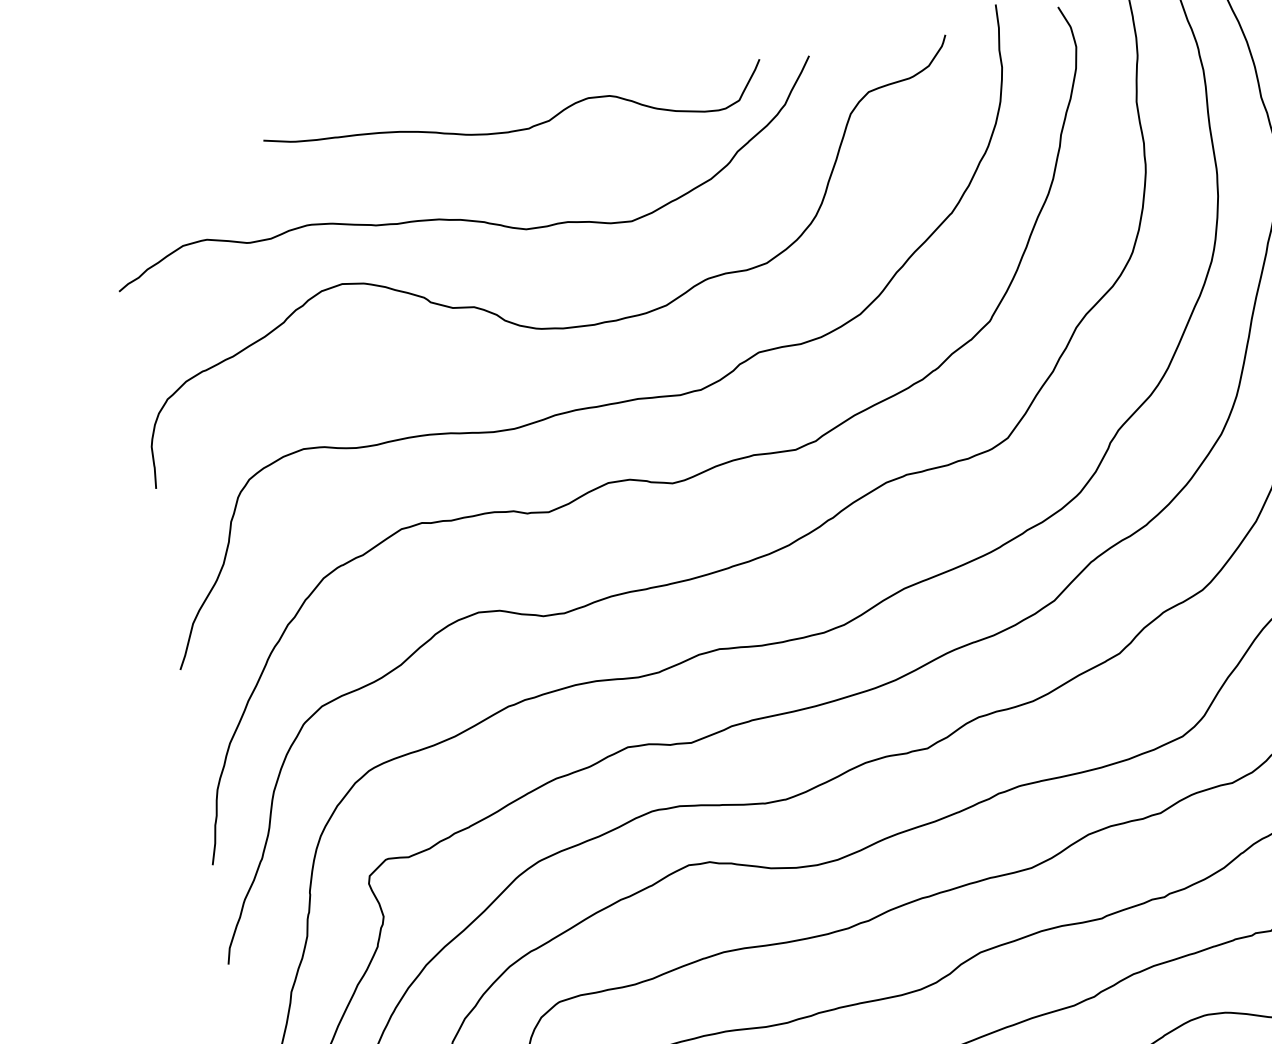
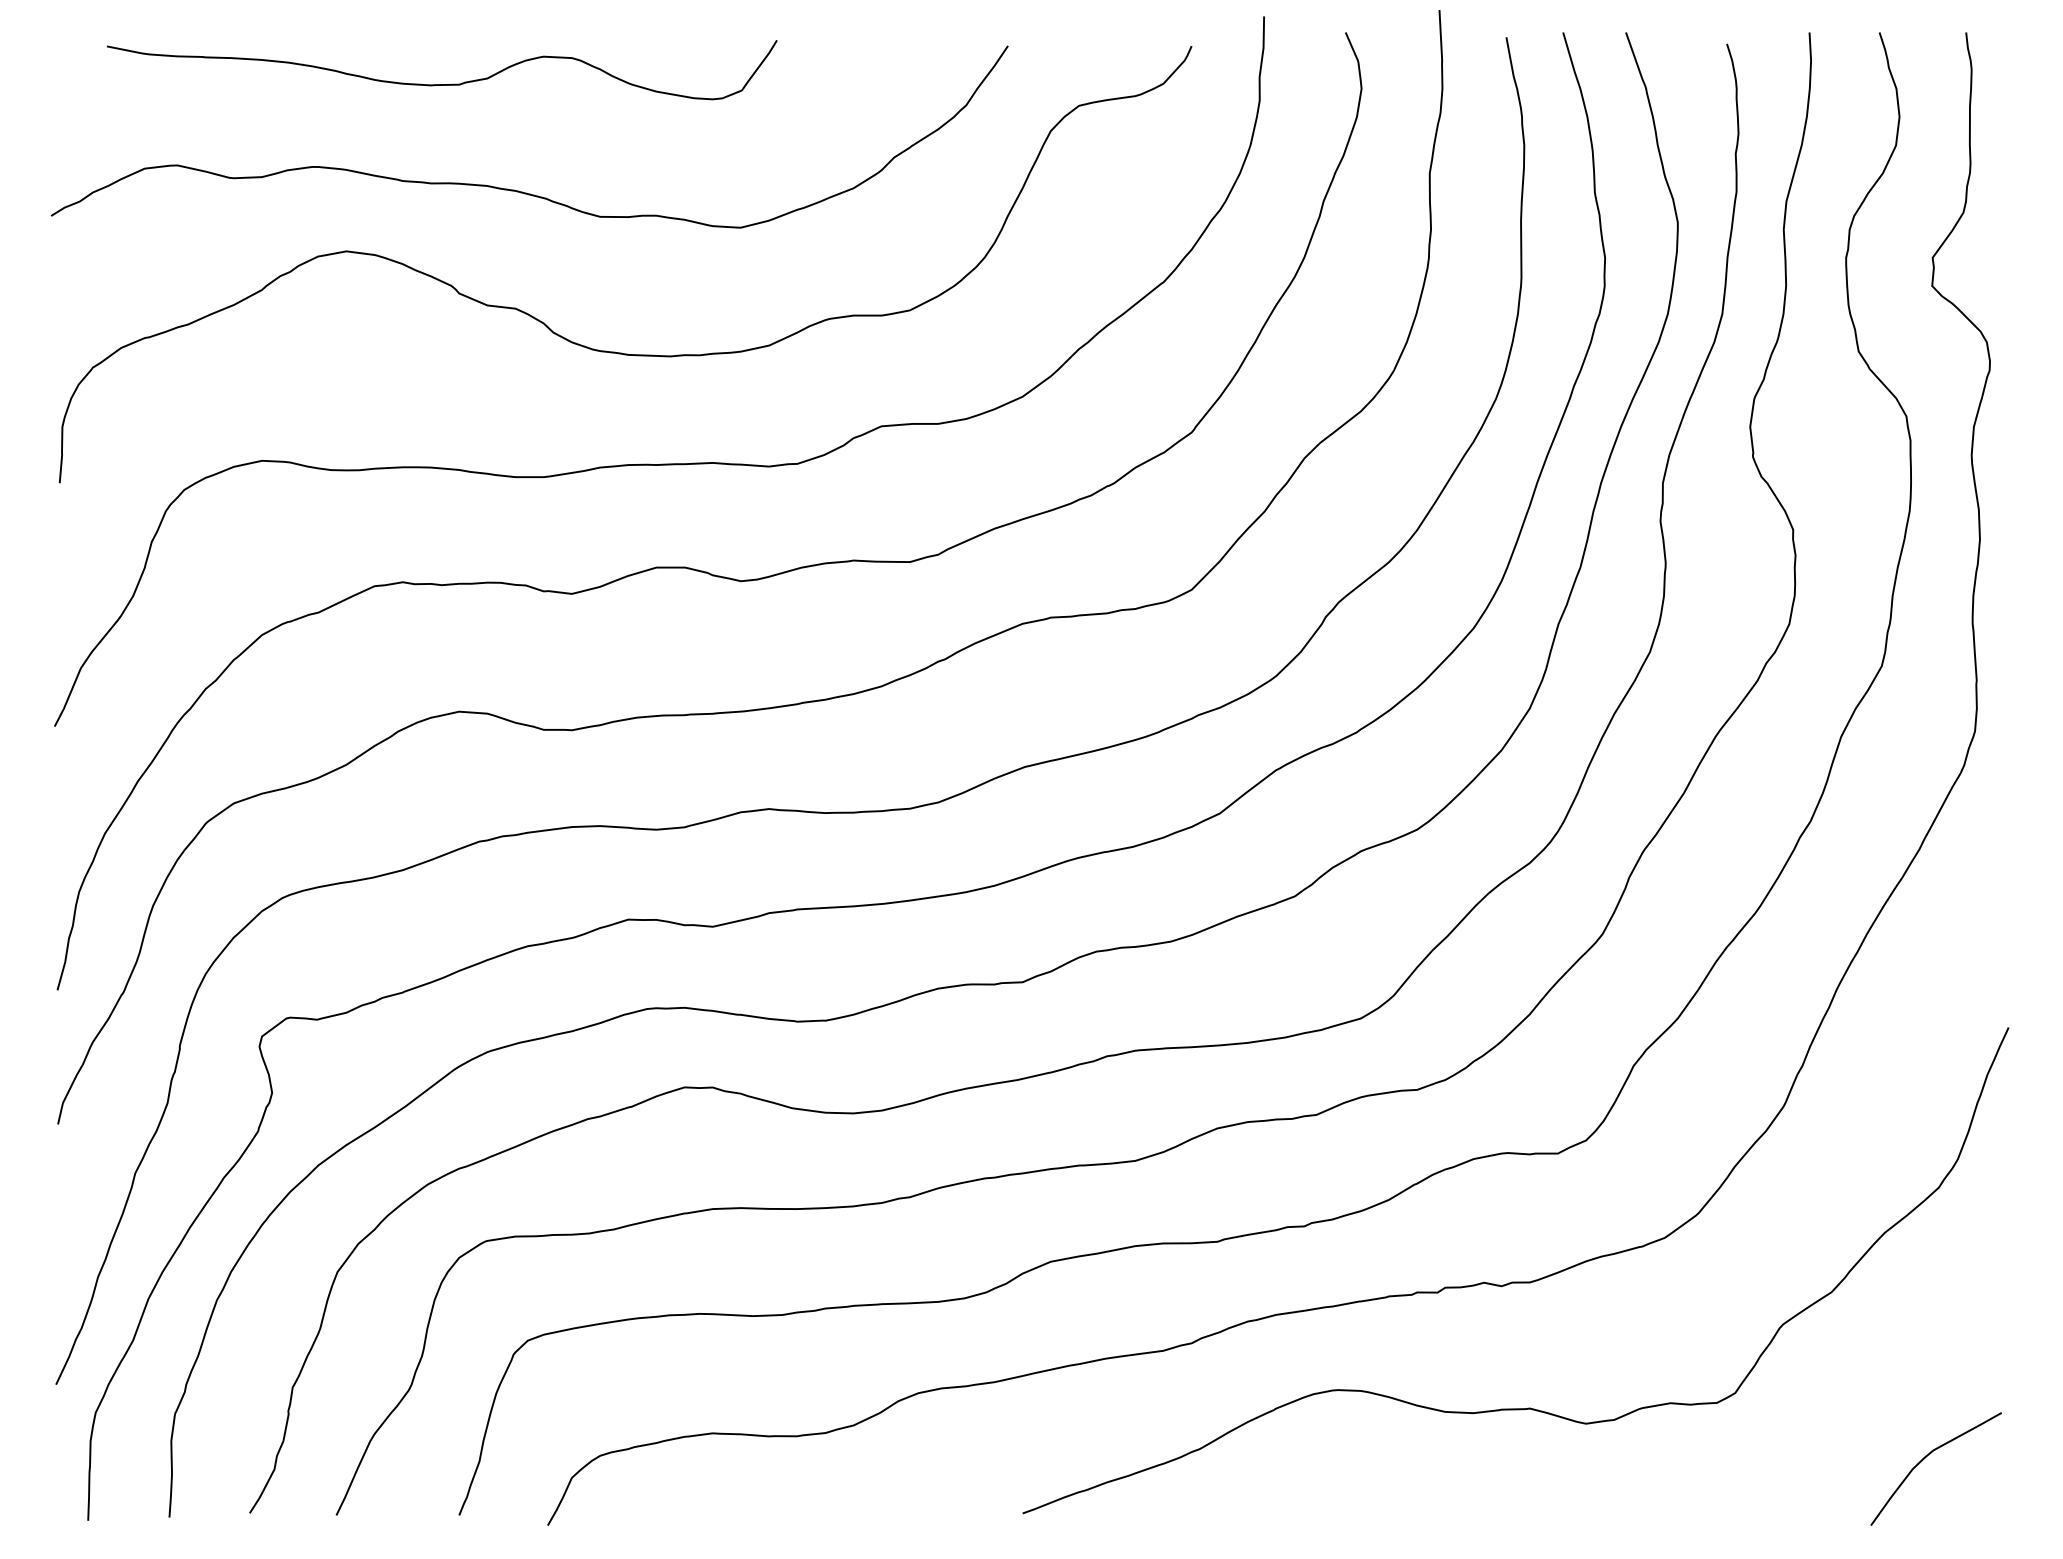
curve: (516, 130) -> (442, 84), moved

